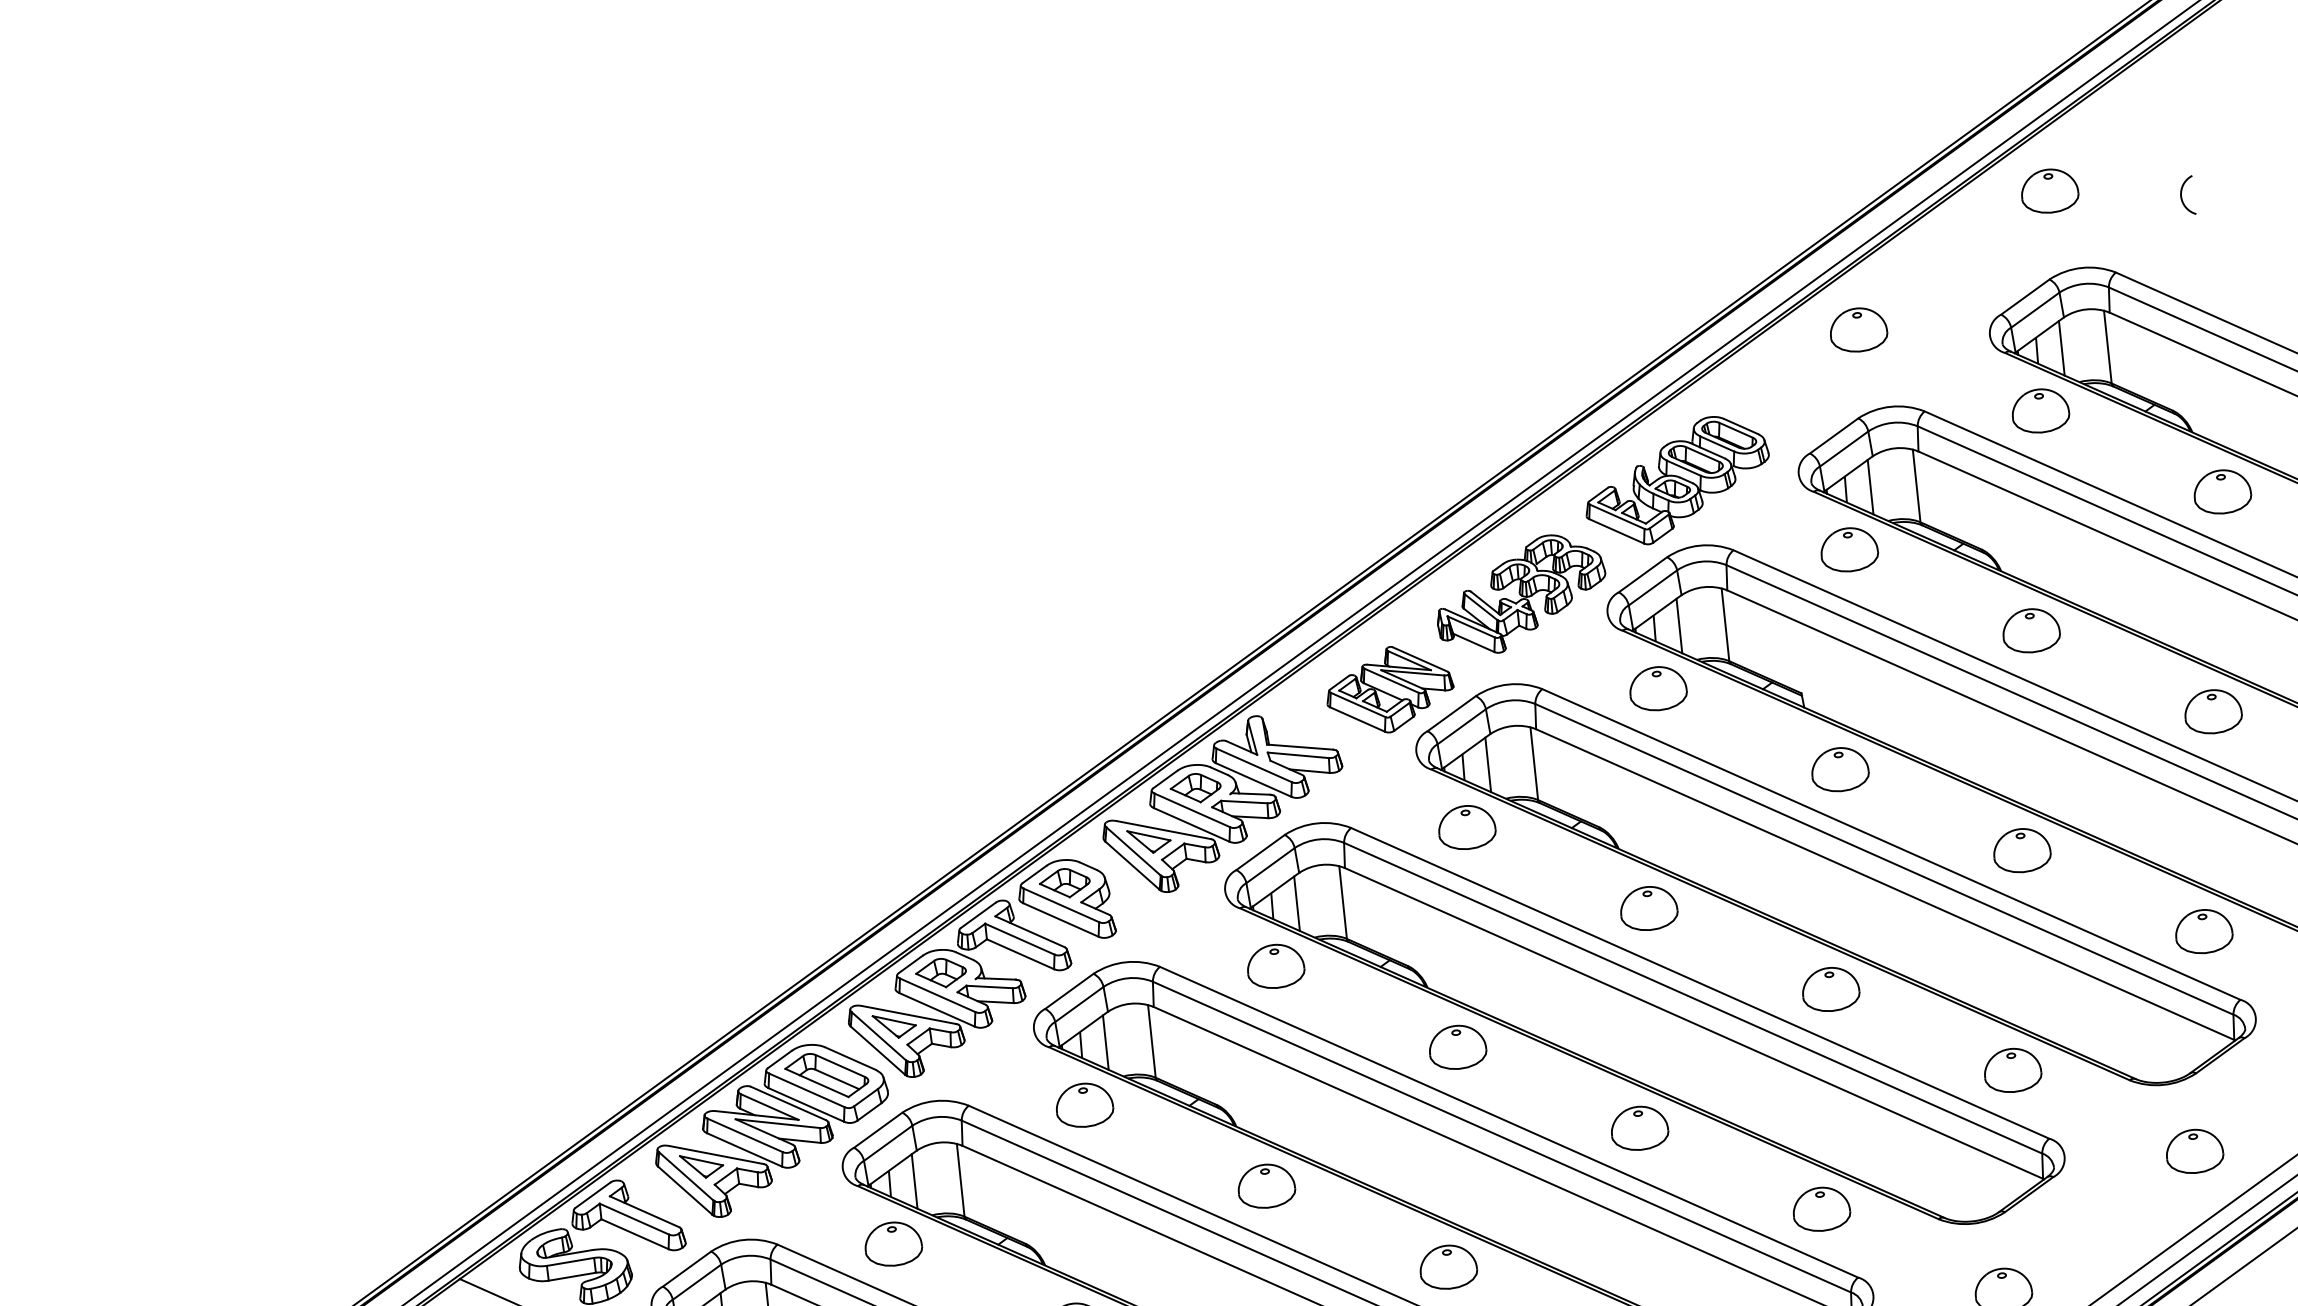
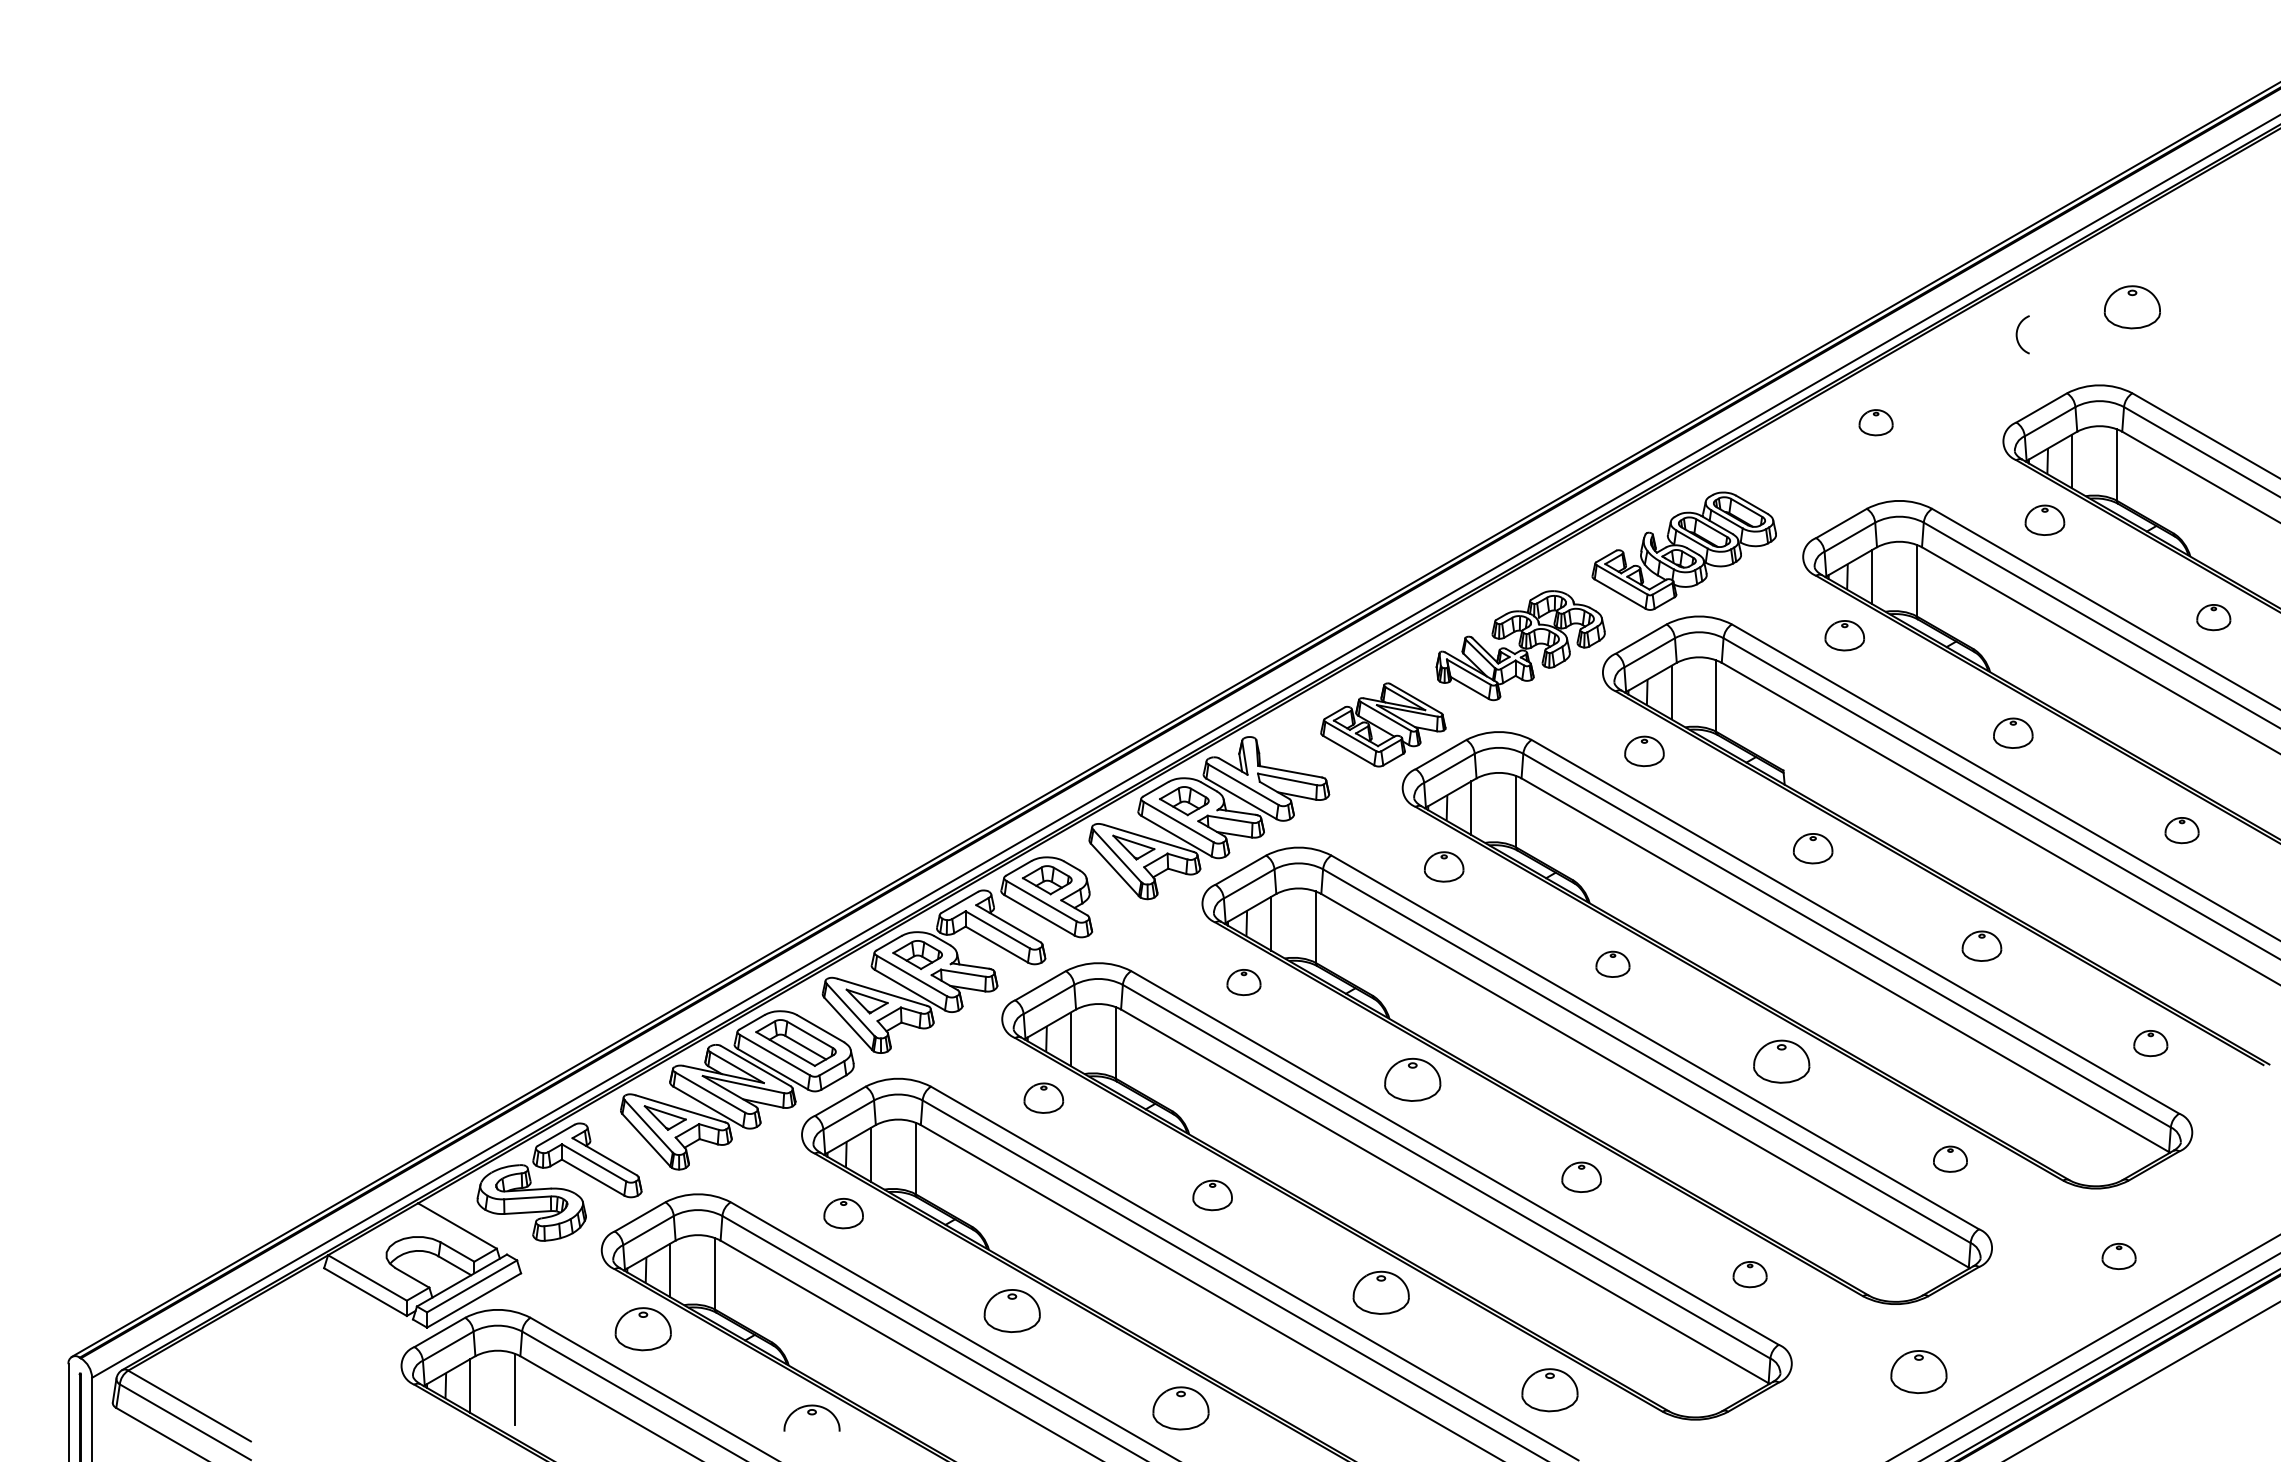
part: (2048, 191) -> (2131, 307), moved
arc: (2181, 195) -> (2017, 334), moved
part: (1857, 329) -> (1875, 422), size x0.6
part: (2040, 411) -> (2044, 520), size x0.7
part: (2222, 491) -> (2213, 617), size x0.6
part: (1849, 549) -> (1844, 635), size x0.7
part: (2030, 631) -> (2012, 733), size x0.7
part: (1658, 688) -> (1644, 751), size x0.7
part: (2212, 711) -> (2181, 830), size x0.6
part: (1839, 769) -> (1812, 848), size x0.7
part: (1466, 827) -> (1443, 866), size x0.7
part: (2021, 851) -> (1981, 946), size x0.7
part: (1648, 908) -> (1612, 964), size x0.6
part: (2203, 931) -> (2150, 1043), size x0.6
part: (1275, 966) -> (1243, 982), size x0.6
part: (2012, 1070) -> (1950, 1159), size x0.6
part: (1084, 1105) -> (1043, 1098), size x0.7
part: (1639, 1128) -> (1581, 1177), size x0.7
part: (2194, 1151) -> (2118, 1256), size x0.6
part: (1266, 1186) -> (1212, 1195), size x0.7
part: (1820, 1209) -> (1749, 1274), size x0.6
part: (893, 1243) -> (843, 1213), size x0.7

